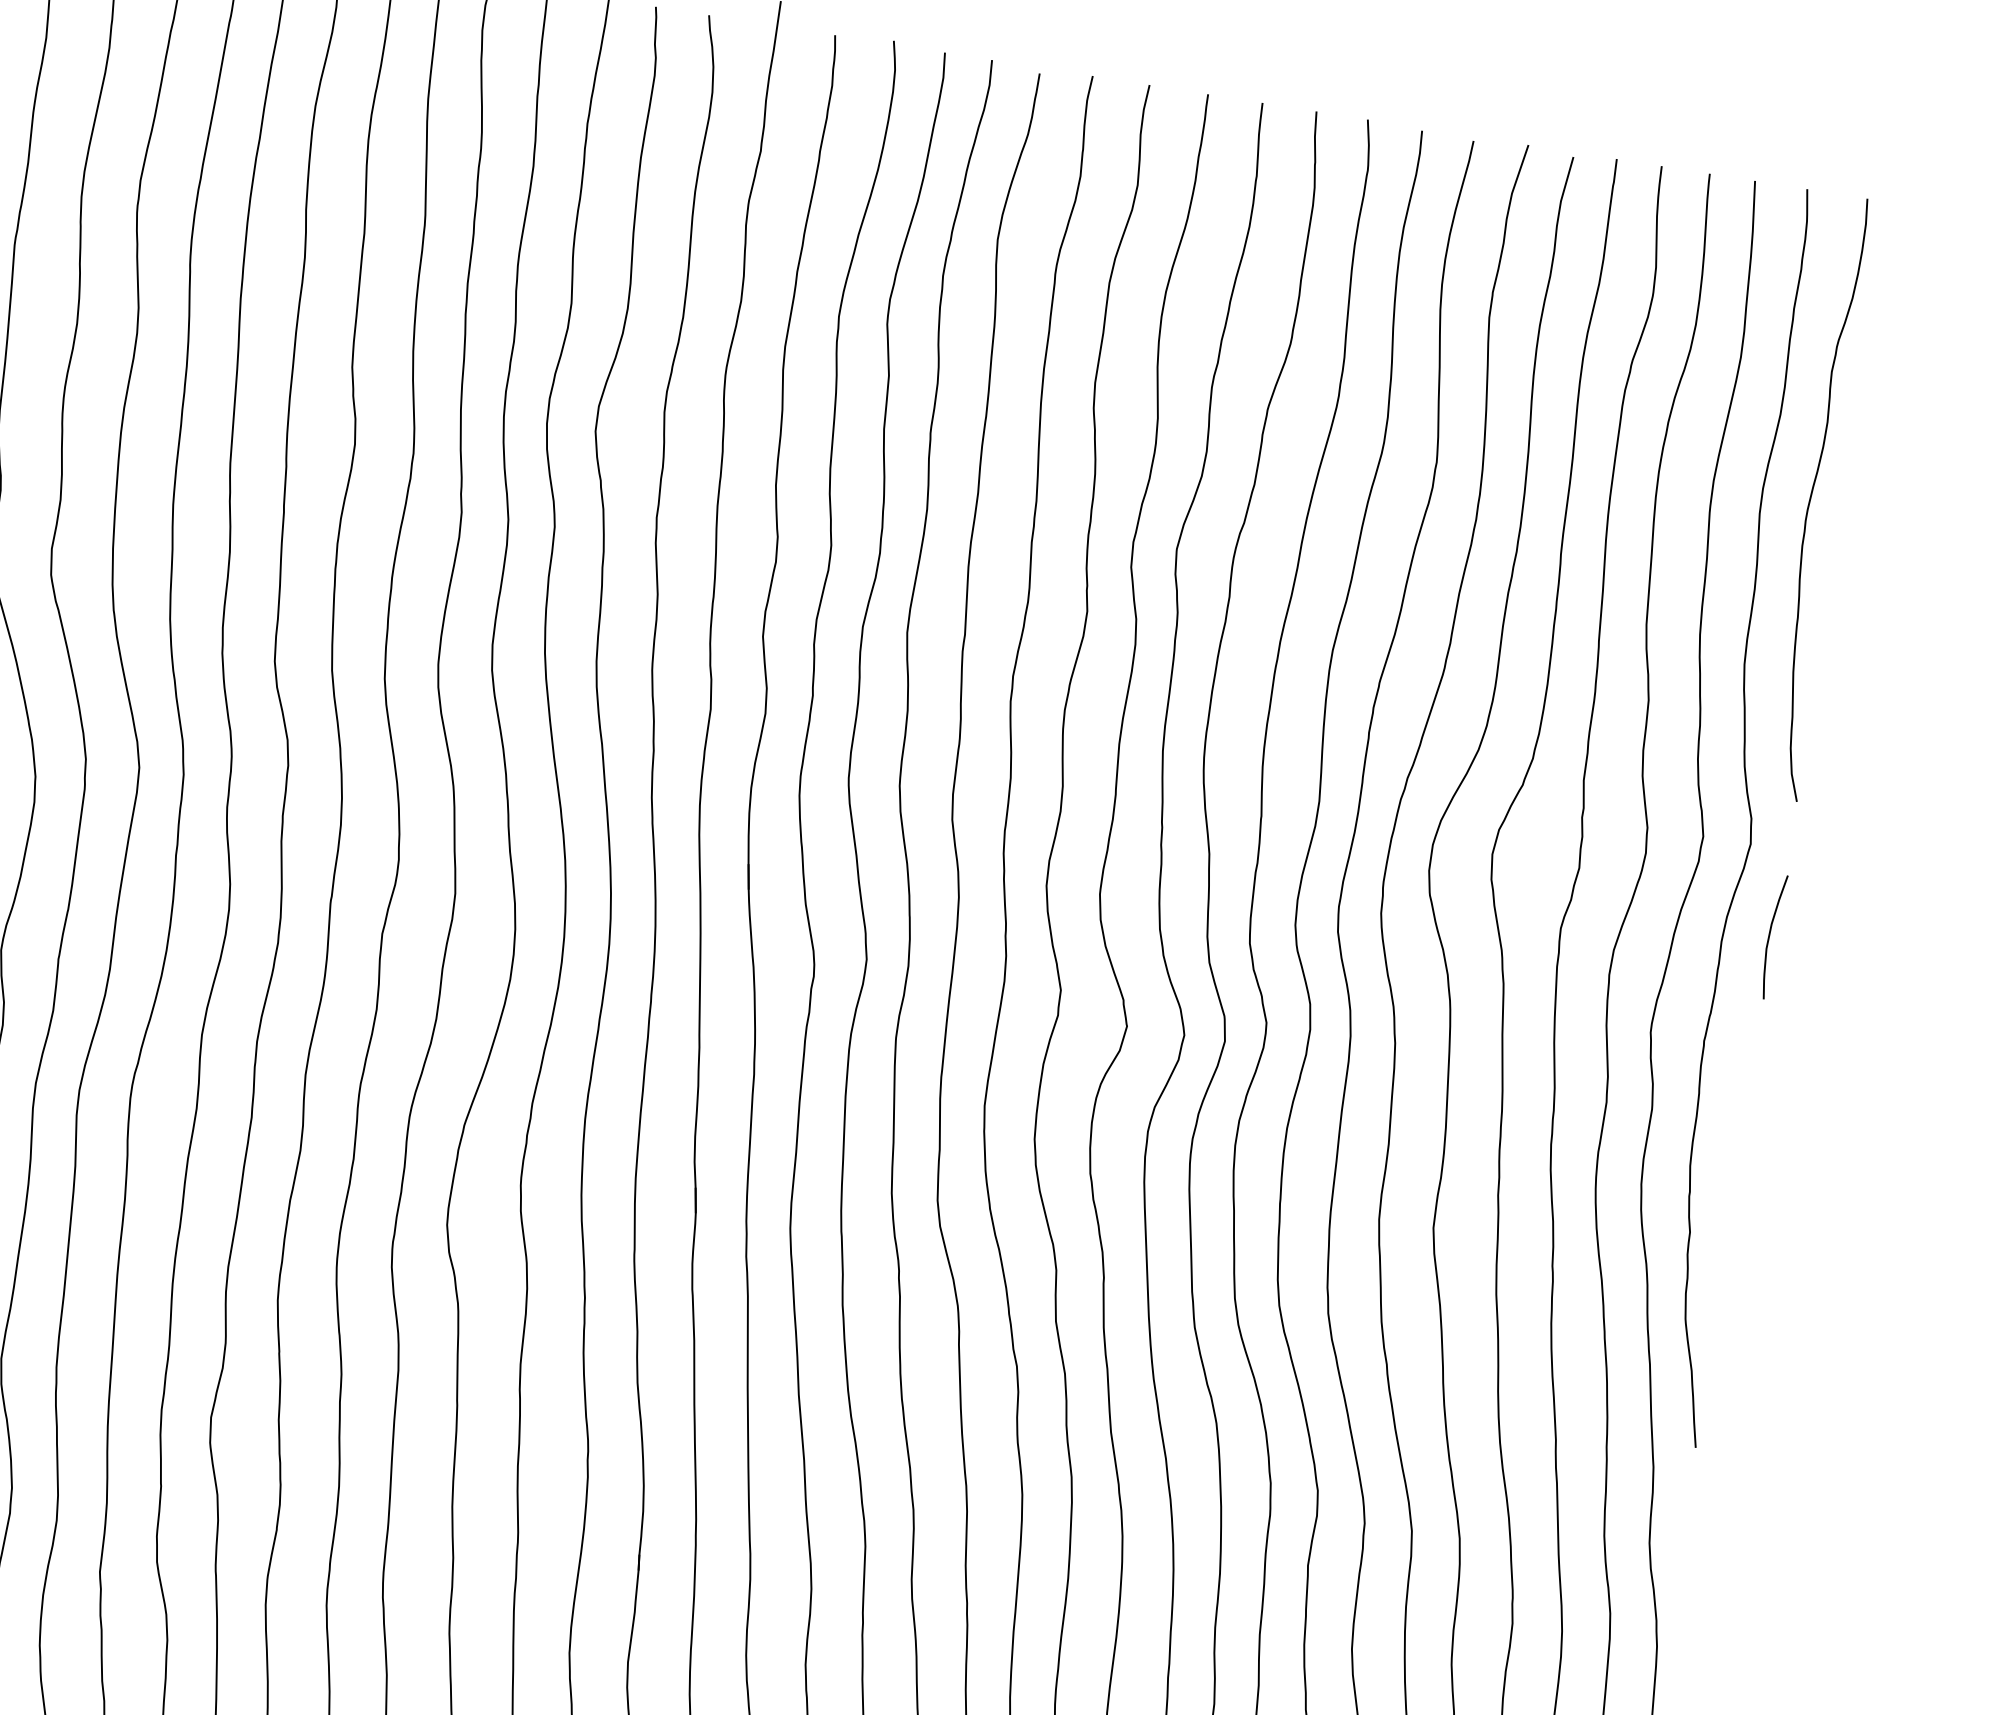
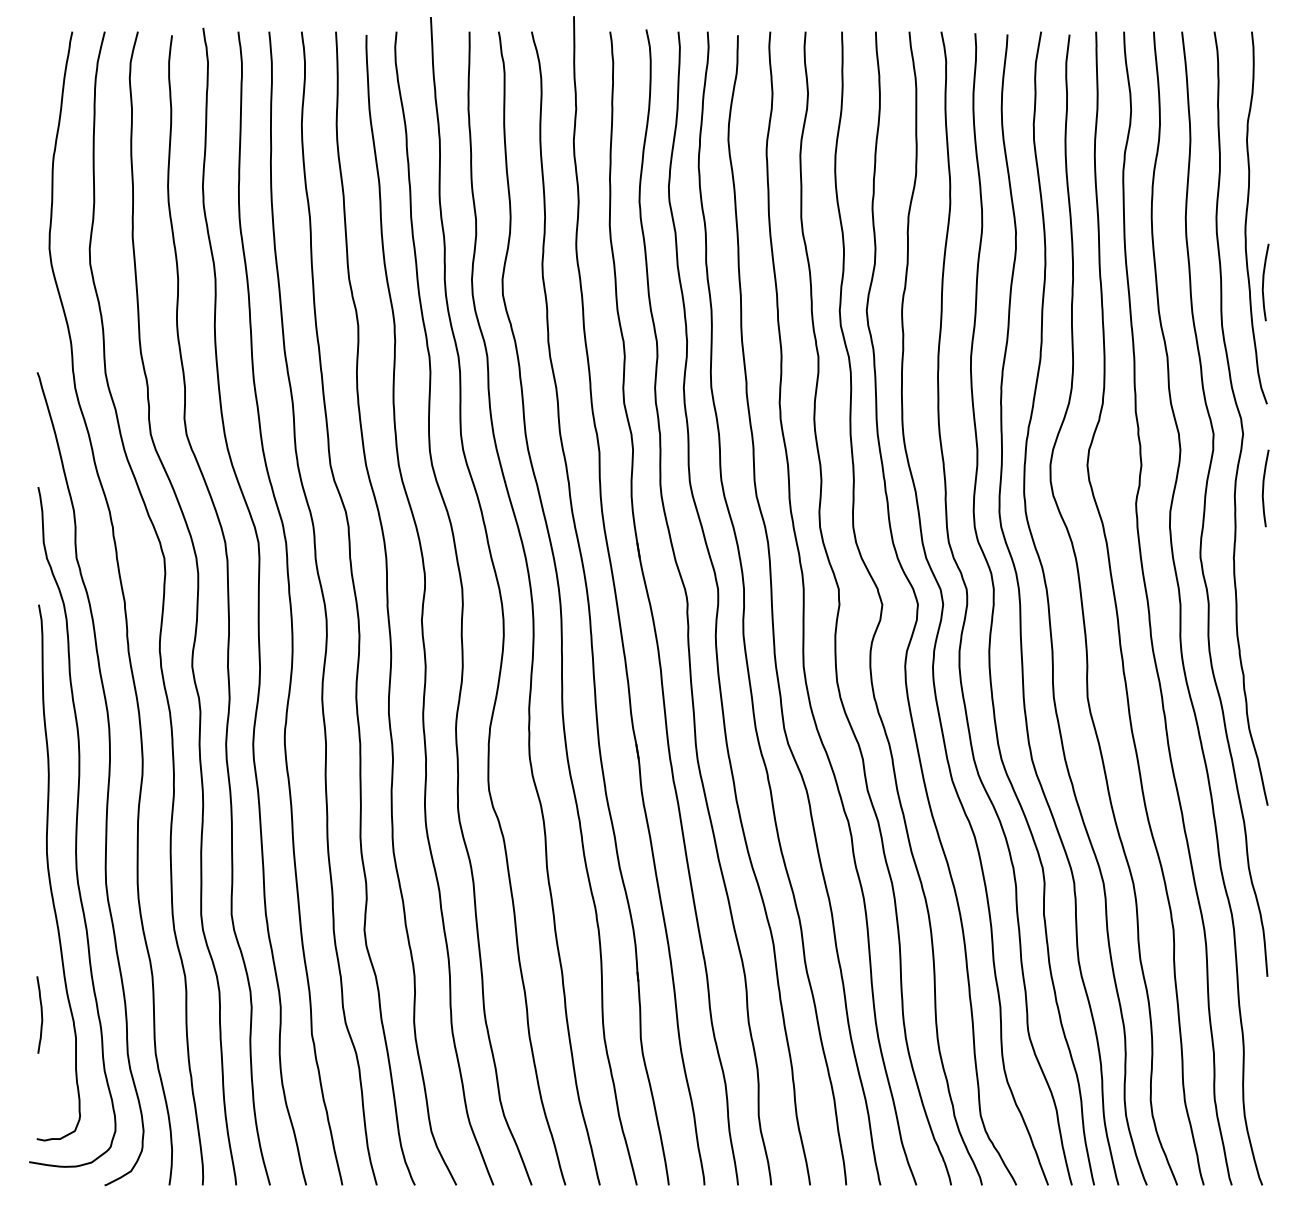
curve: (1824, 603) -> (1264, 281), added

